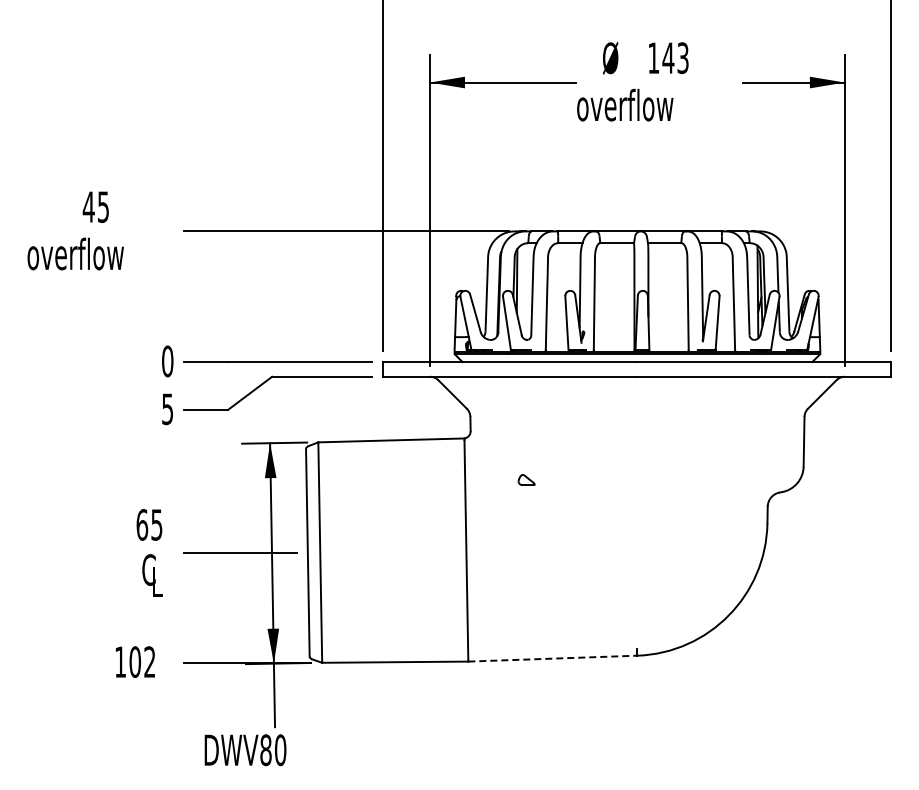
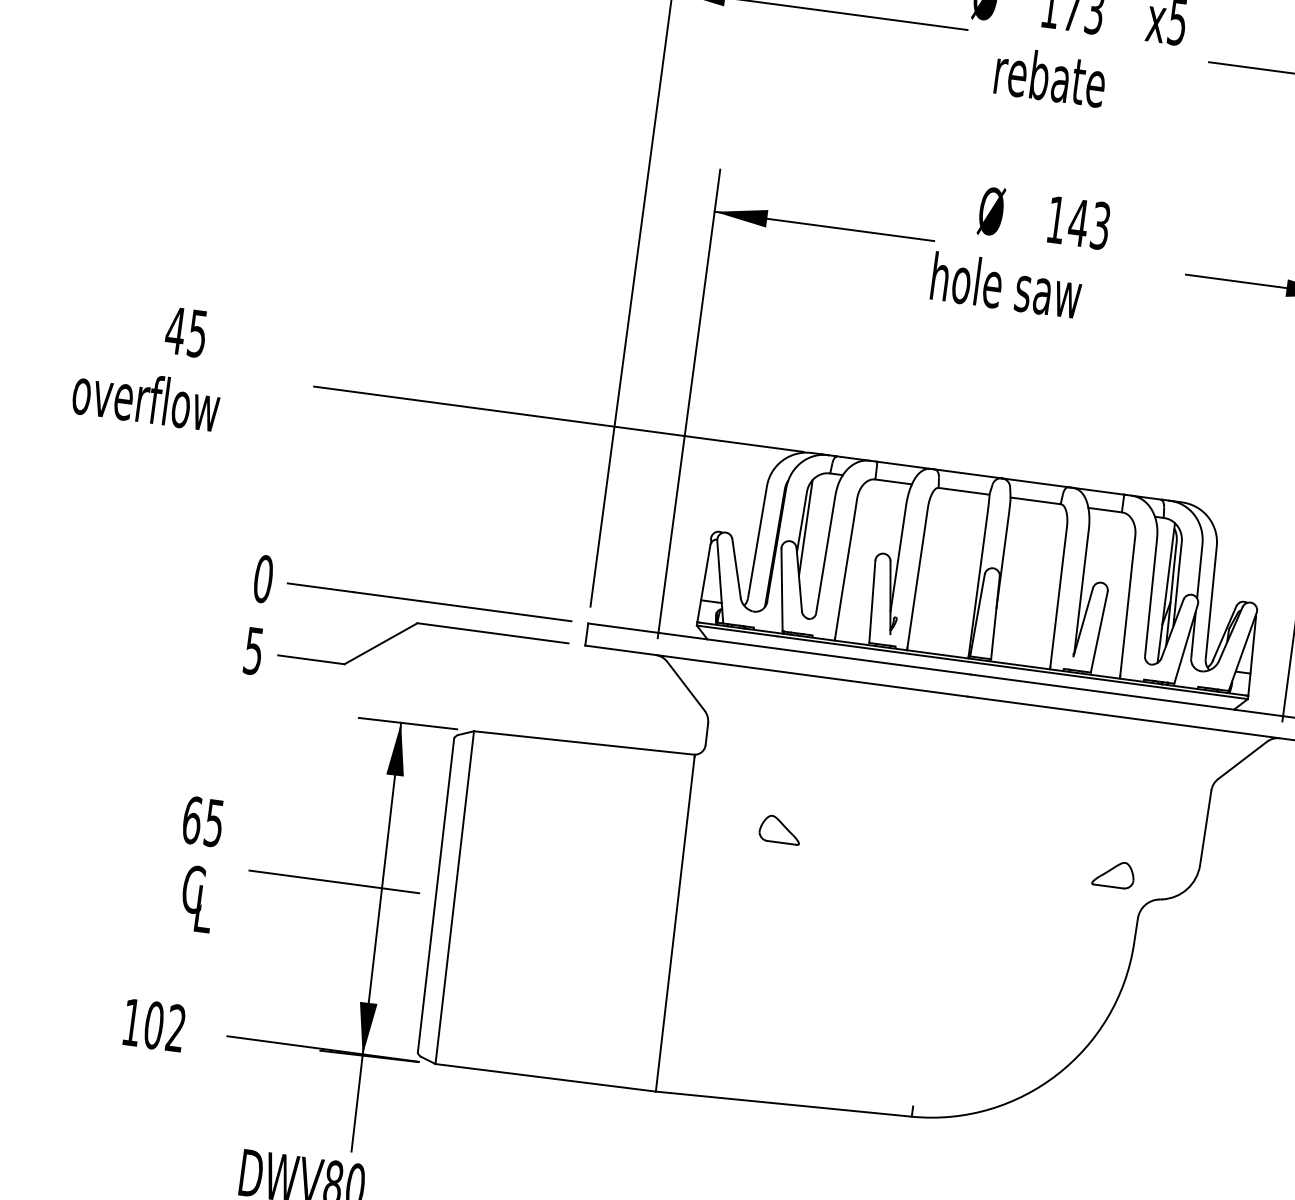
text: (626, 104) -> (1006, 284), overflow -> hole saw
part: (526, 479) -> (780, 829), size x1.67
part: (747, 479) -> (1112, 873), added
line: (552, 658) -> (783, 1103), dashed -> solid

